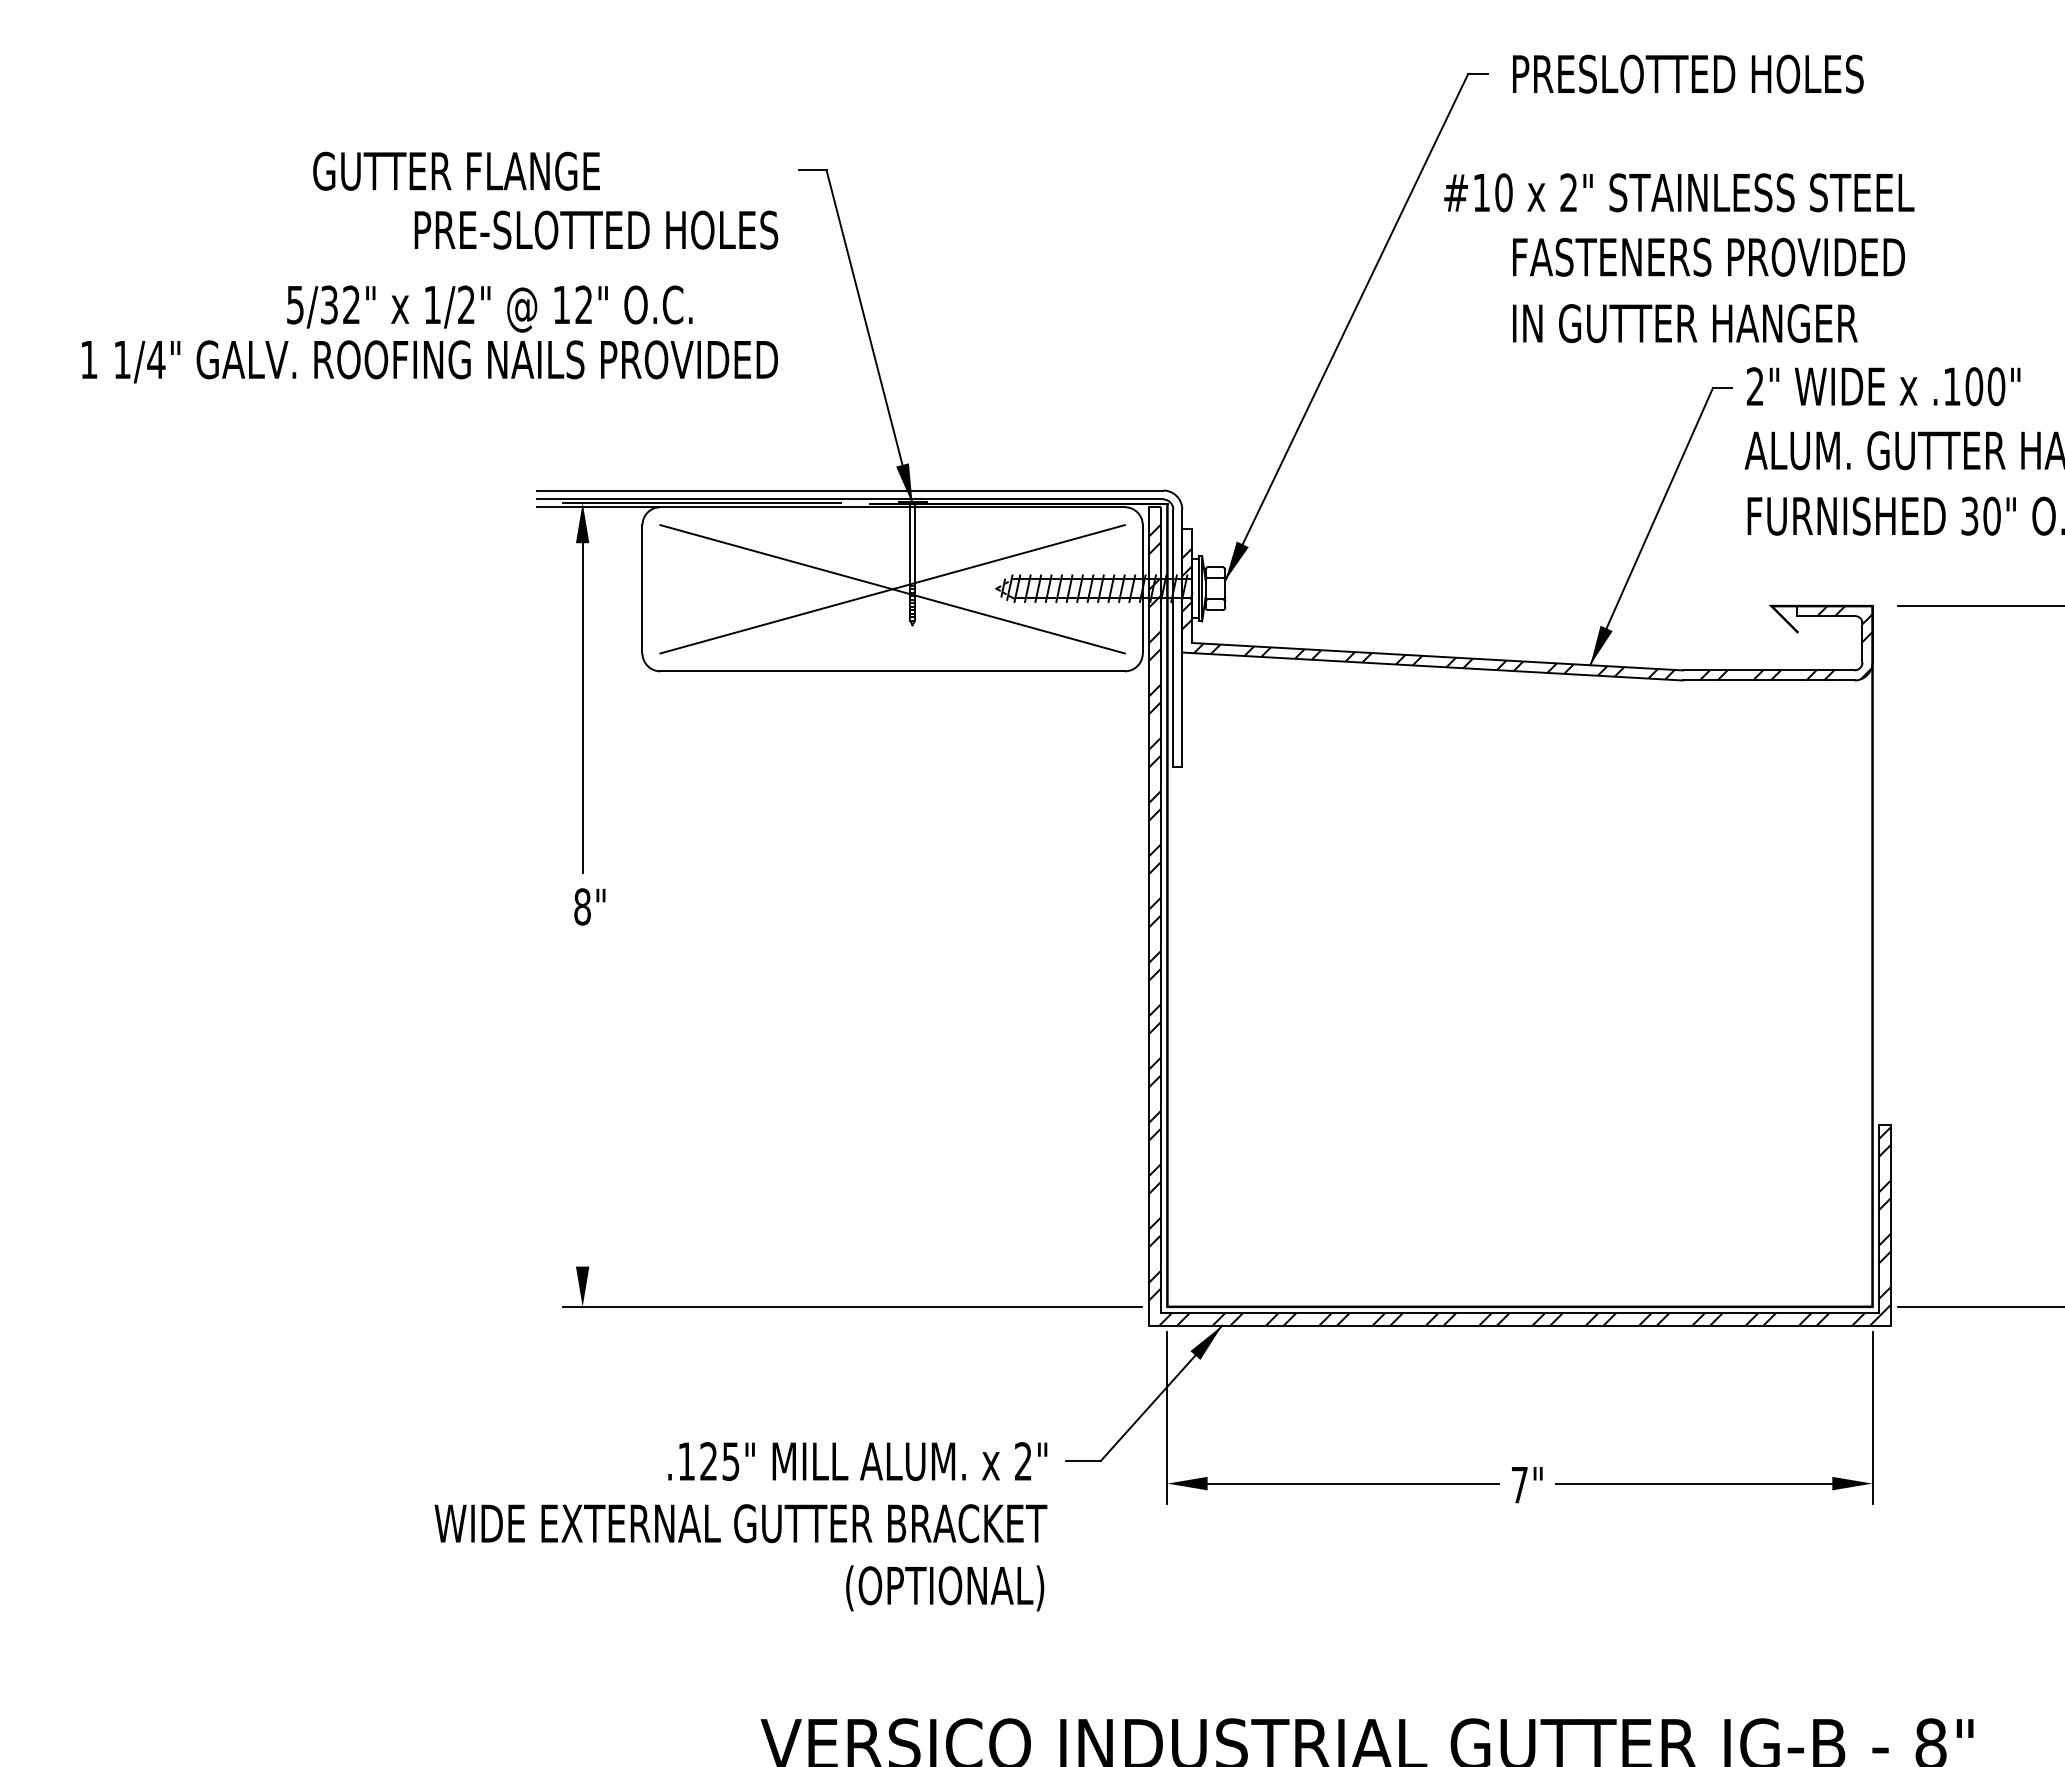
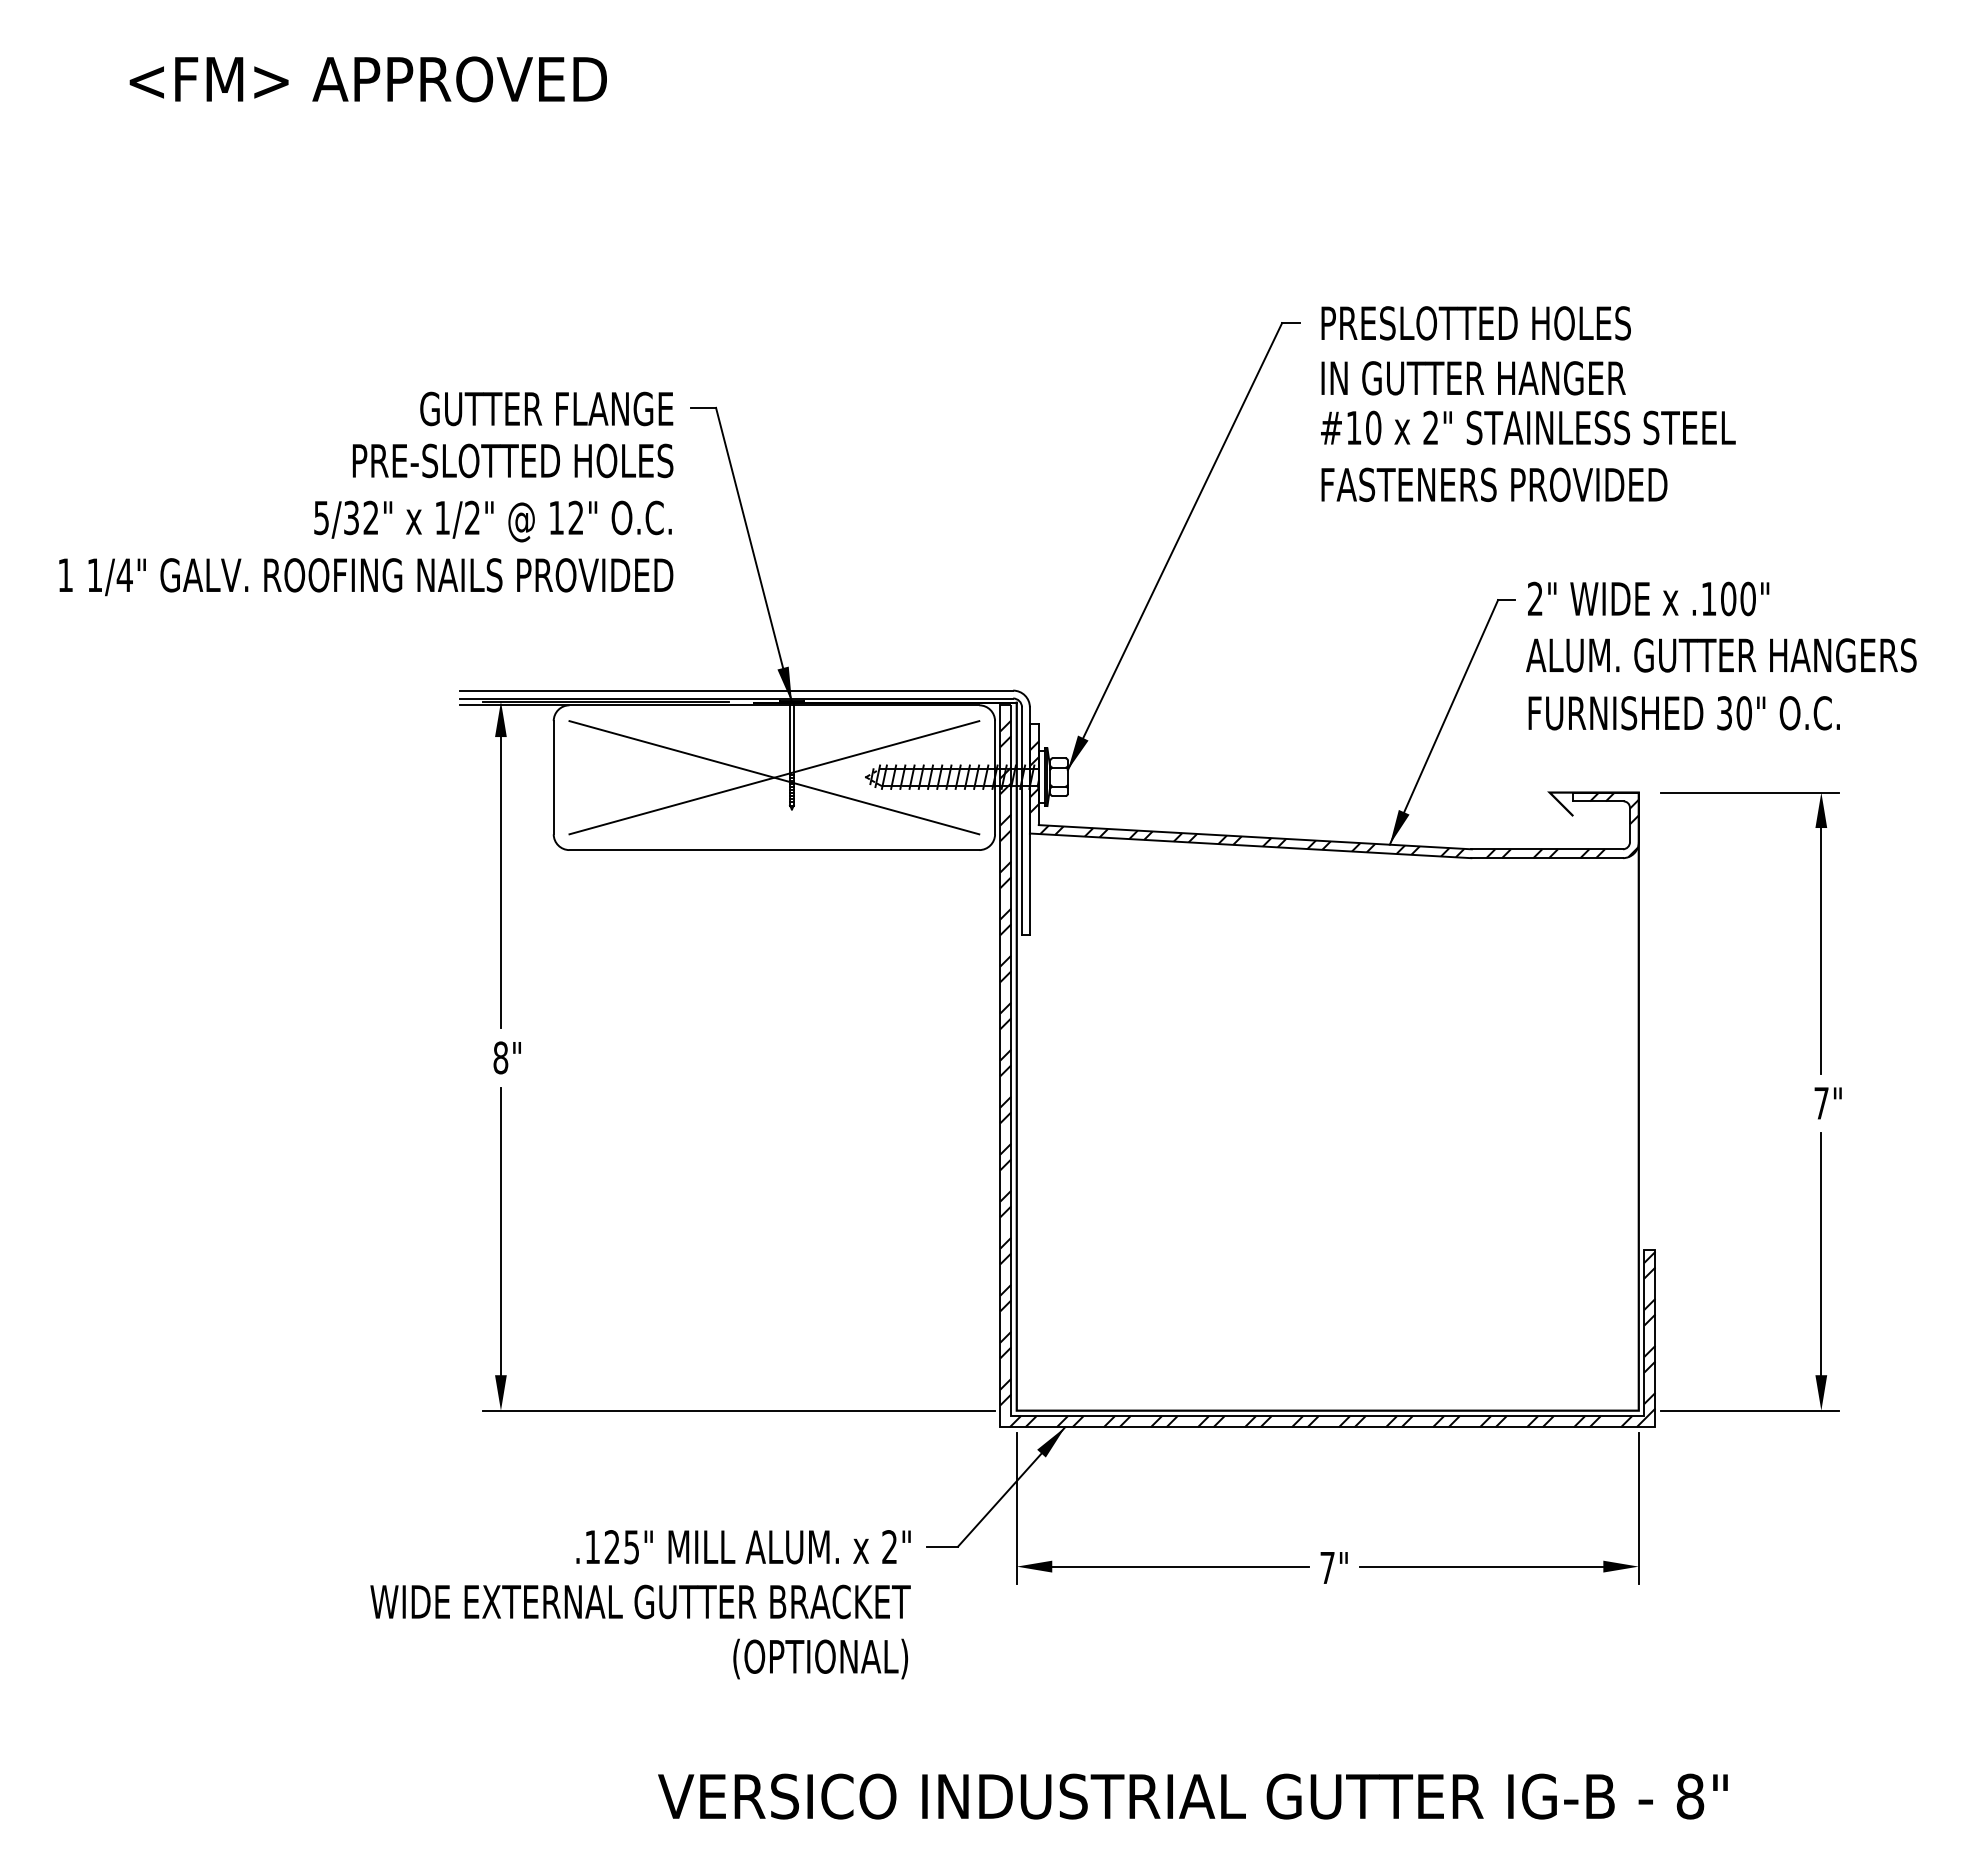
text: (456, 170) -> (546, 408), moved
text: (1679, 192) -> (1528, 427), moved
text: (489, 309) -> (492, 521), moved
text: (1685, 323) -> (1473, 378), moved
line: (582, 1103) -> (500, 1231), added

